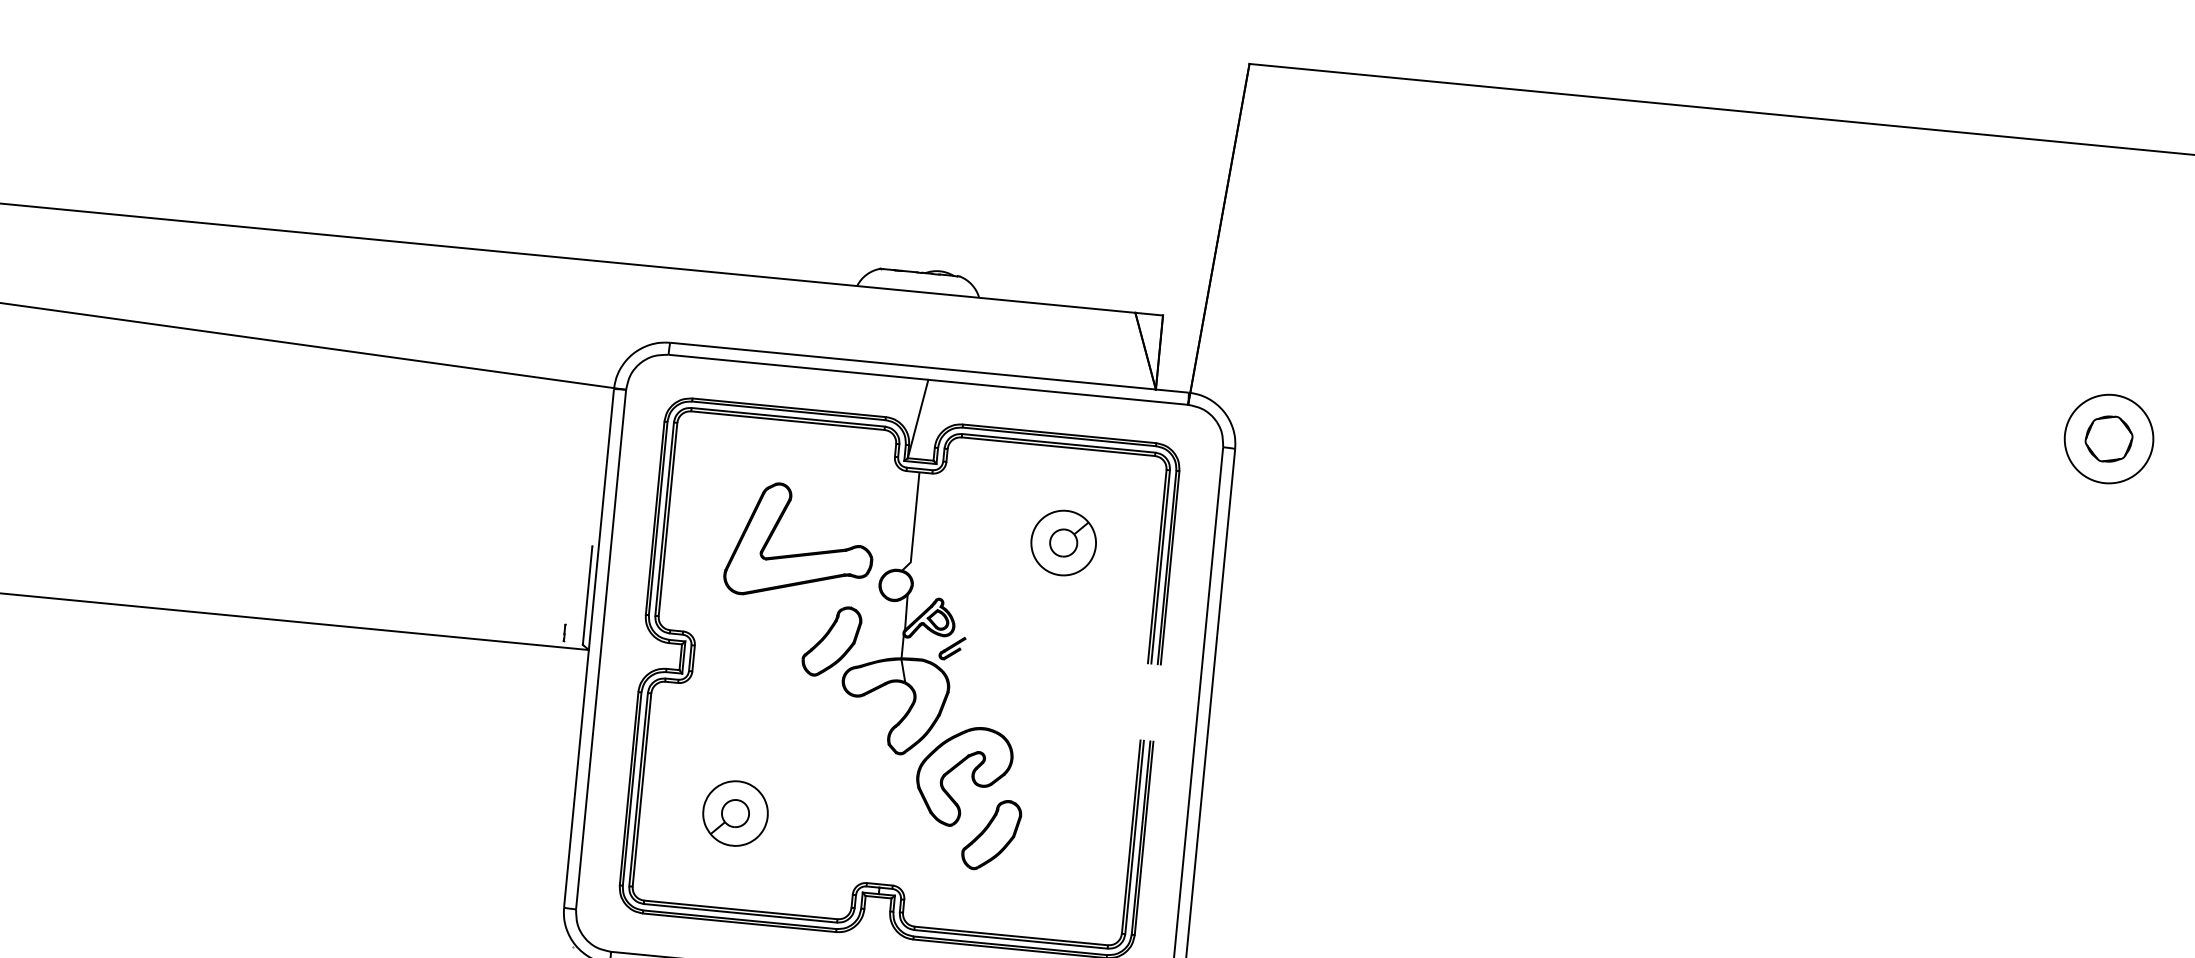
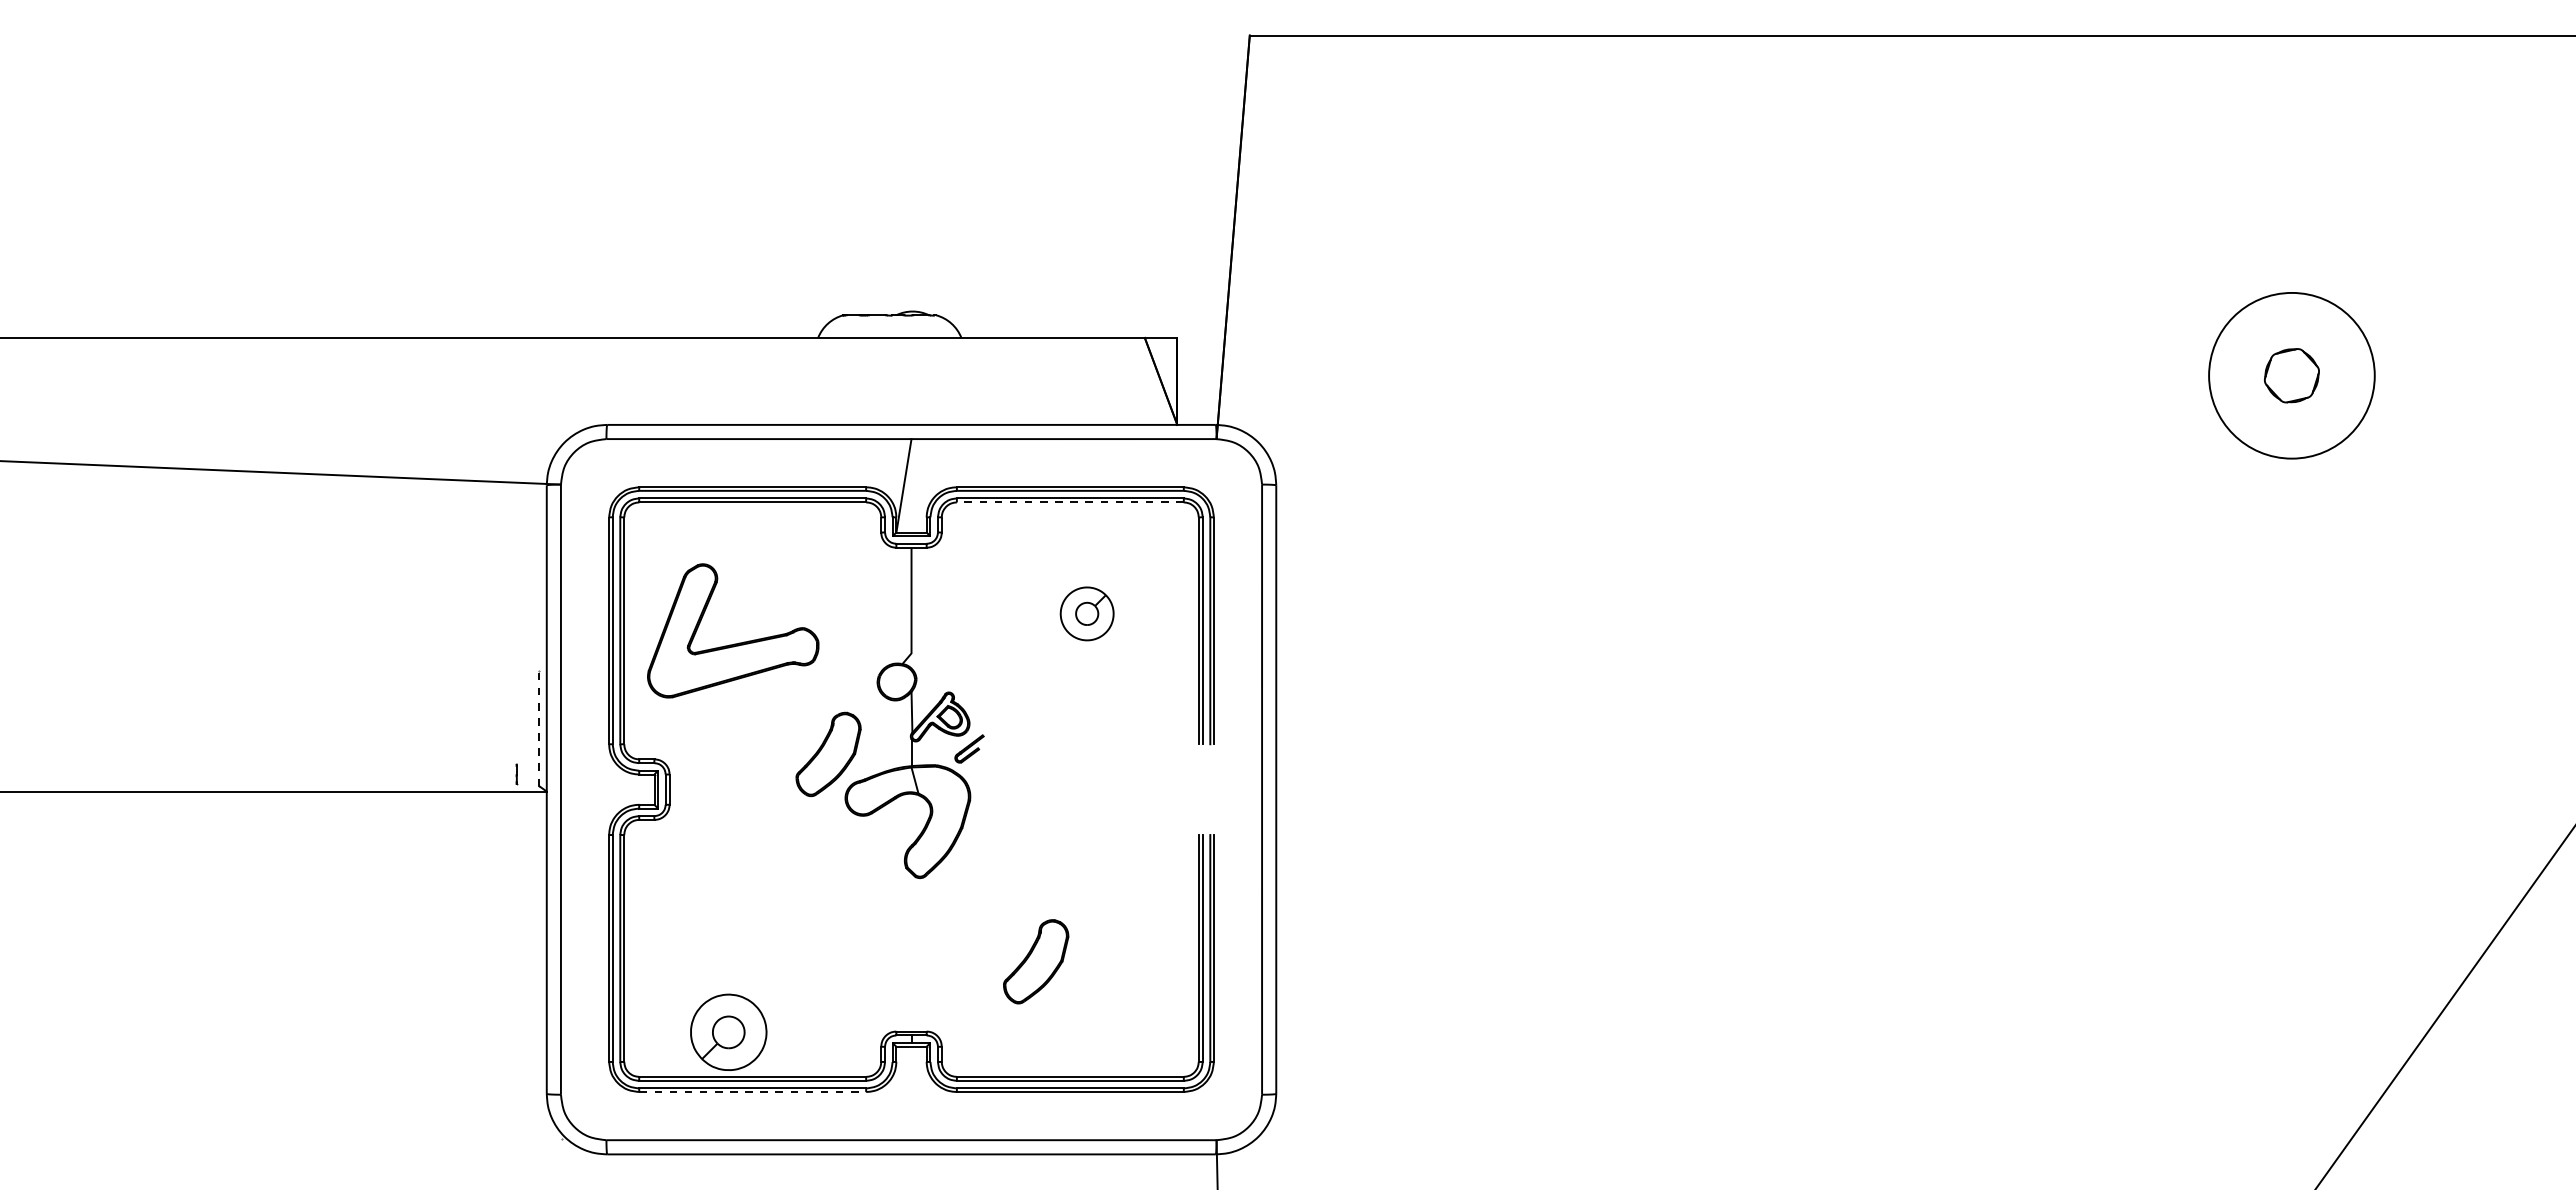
circle: (2108, 438) -> (2291, 375), size x1.6
line: (1057, 446) -> (1069, 502), solid -> dashed
part: (1063, 542) -> (1086, 613), size x0.7
part: (800, 553) -> (734, 643), moved
line: (587, 595) -> (539, 728), solid -> dashed
part: (971, 777) -> (1006, 896), removed
part: (735, 812) -> (728, 1031), moved
line: (740, 923) -> (753, 1092), solid -> dashed

